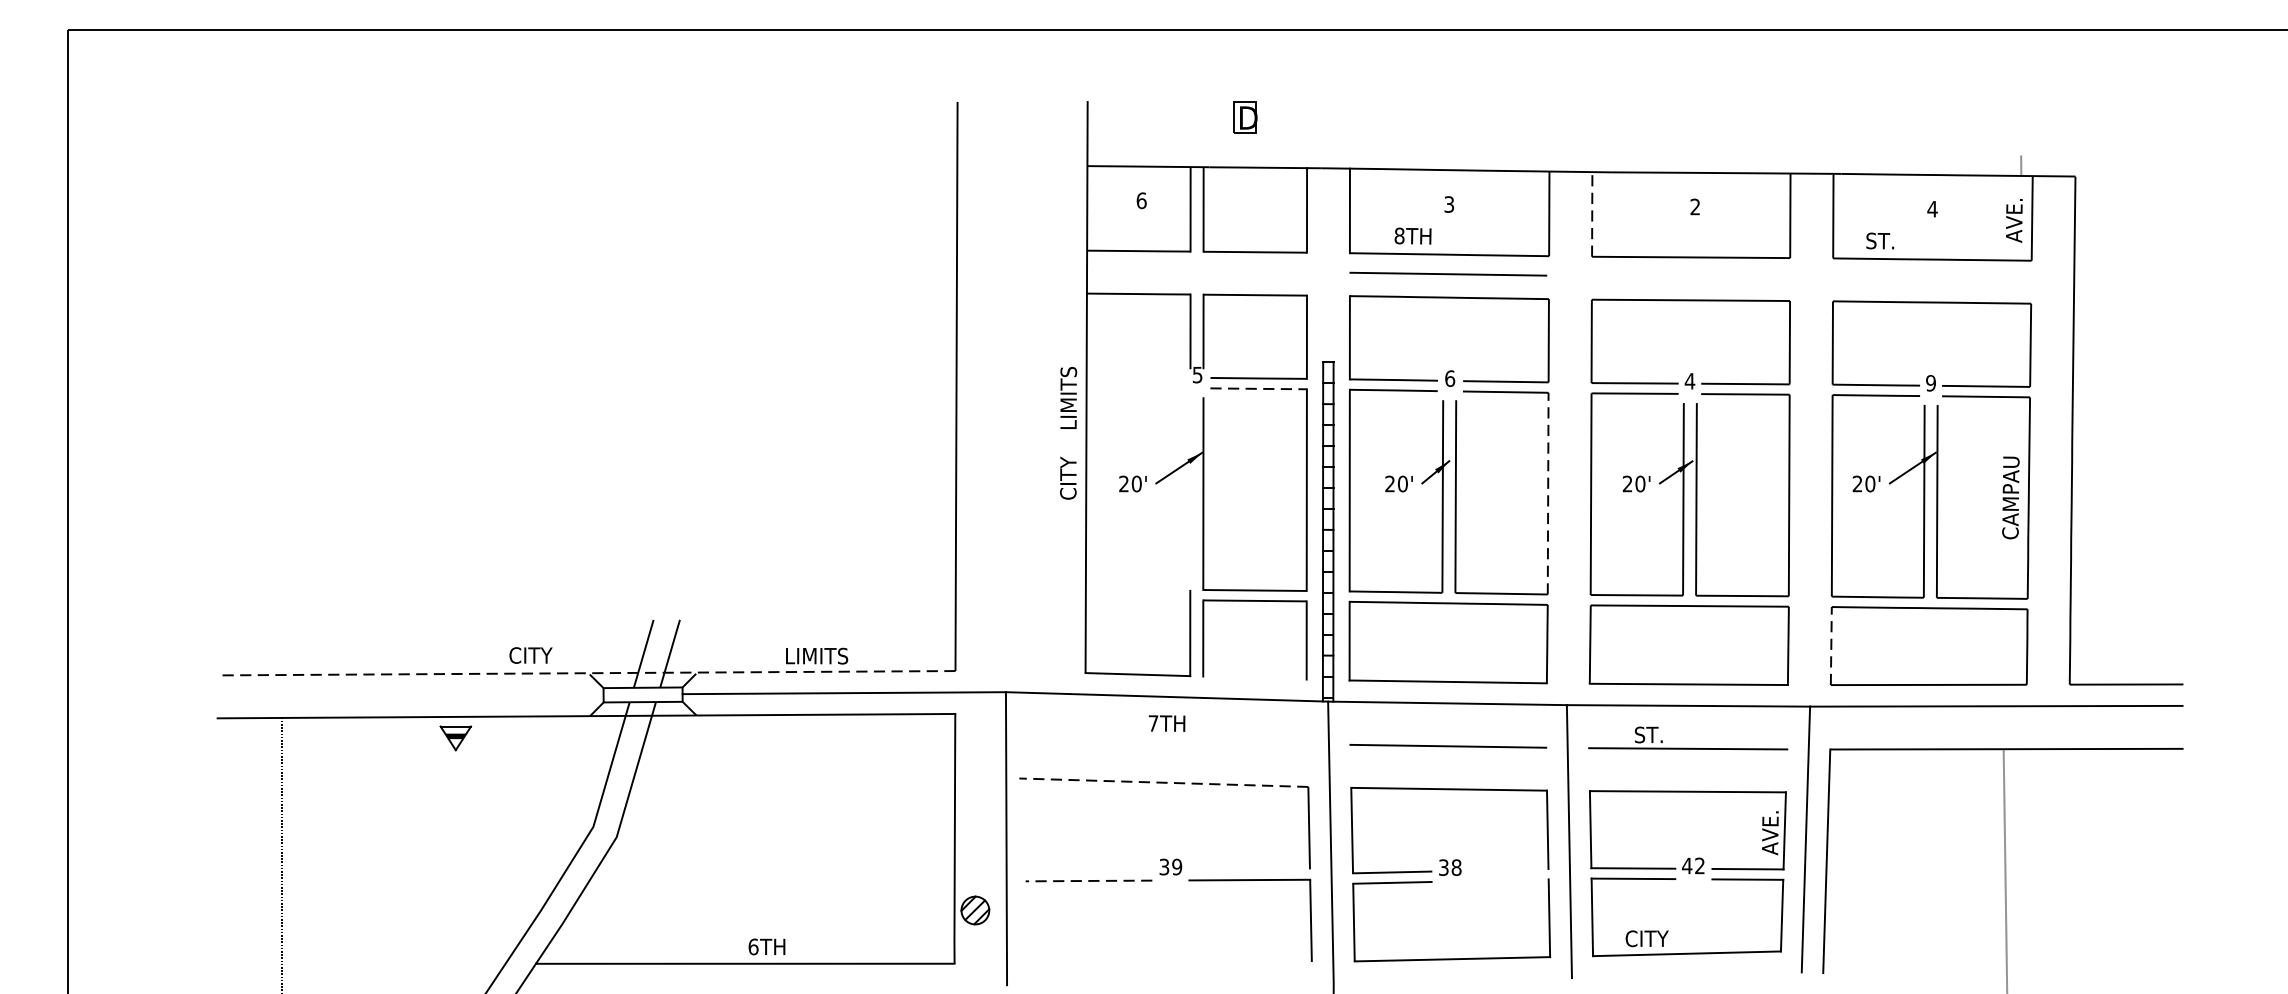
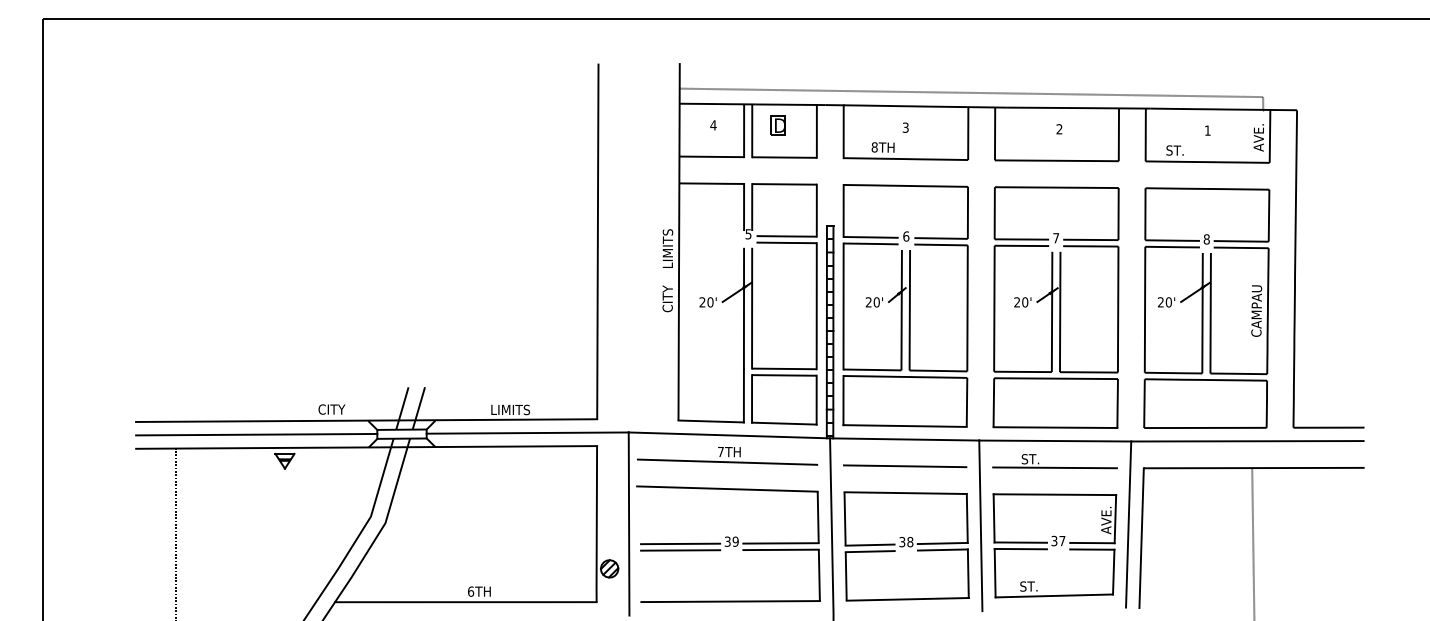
part: (1244, 117) -> (777, 125), moved
line: (1554, 148) -> (971, 92), added
text: (1141, 200) -> (713, 125), 6 -> 4
text: (1932, 208) -> (1207, 130), 4 -> 1
line: (1592, 213) -> (995, 133), dashed -> solid
line: (1448, 274) -> (905, 171), removed
text: (1688, 381) -> (1055, 238), 4 -> 7
text: (1930, 383) -> (1206, 239), 9 -> 8
line: (1260, 388) -> (787, 242), dashed -> solid
line: (1548, 492) -> (967, 307), dashed -> solid
line: (1189, 493) -> (743, 308), added
line: (1831, 645) -> (1144, 403), dashed -> solid
line: (586, 673) -> (366, 420), dashed -> solid
line: (1255, 677) -> (784, 423), added
line: (410, 695) -> (256, 434), added
line: (1164, 738) -> (727, 461), added
line: (1162, 783) -> (726, 489), dashed -> solid
text: (1693, 865) -> (1058, 540), 42 -> 37
line: (1088, 869) -> (680, 543), added
line: (1248, 869) -> (780, 543), added
line: (1508, 869) -> (942, 543), added
line: (1508, 879) -> (942, 549), added
line: (1088, 881) -> (680, 550), dashed -> solid
text: (1647, 938) -> (1029, 586), CITY -> ST.
line: (1168, 962) -> (730, 601), added

